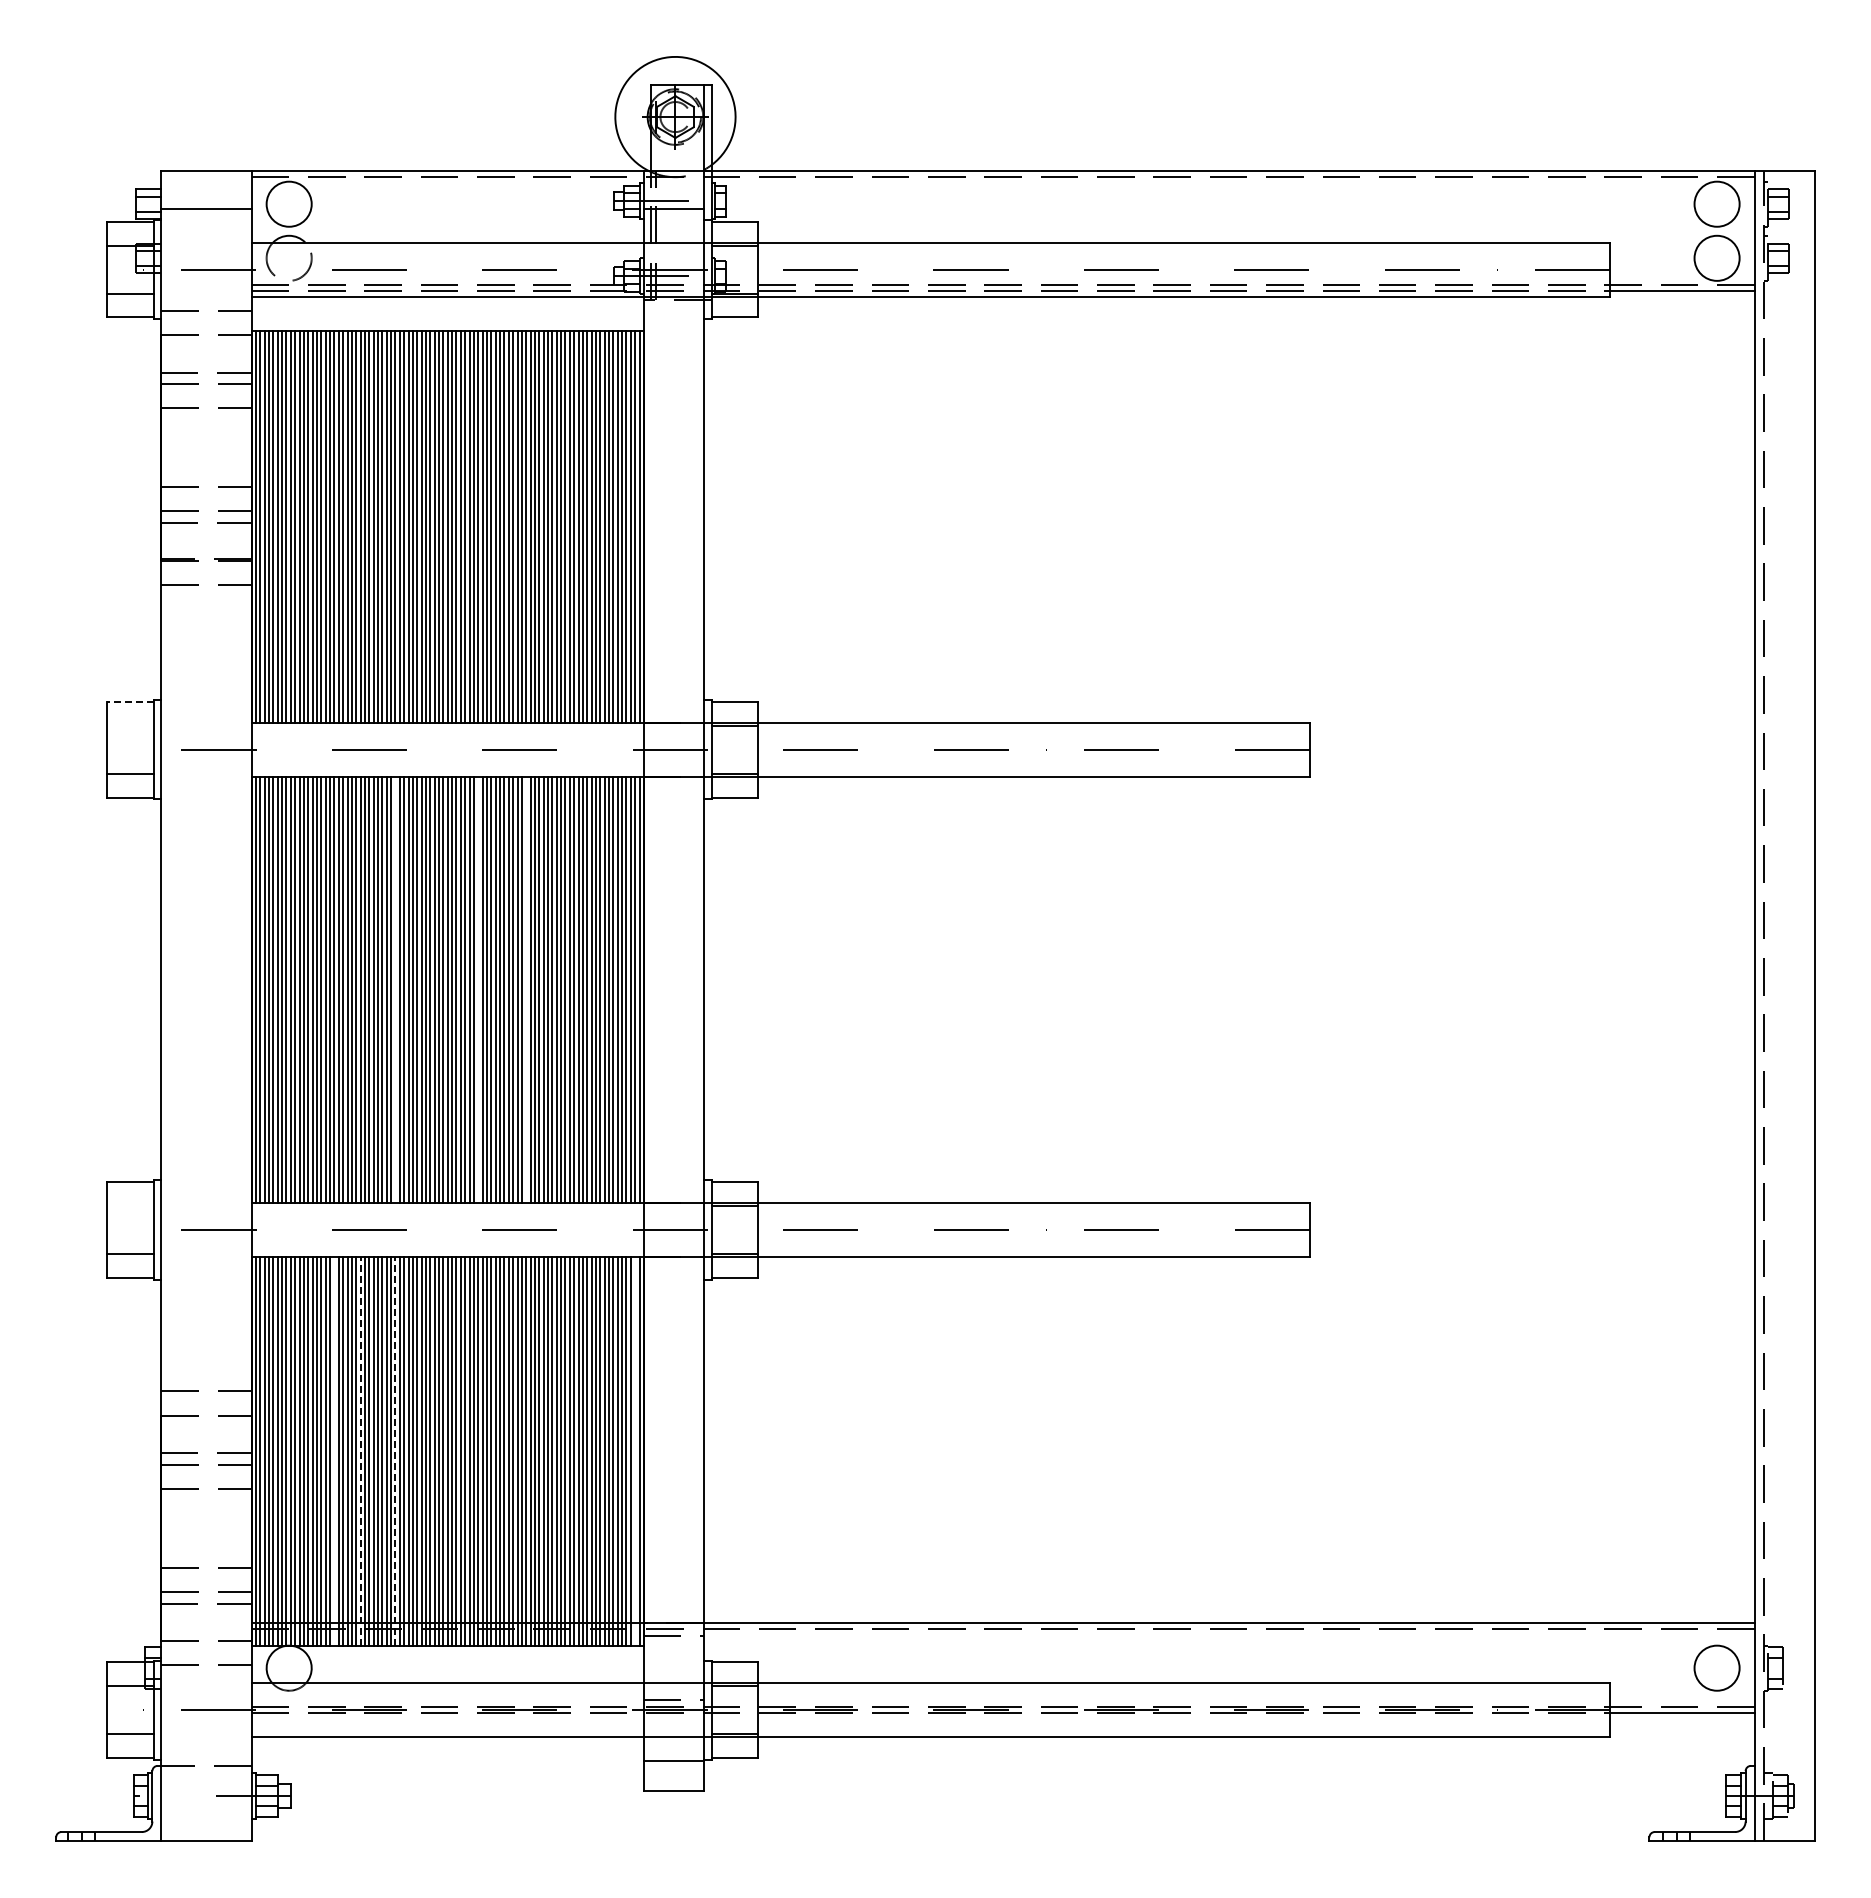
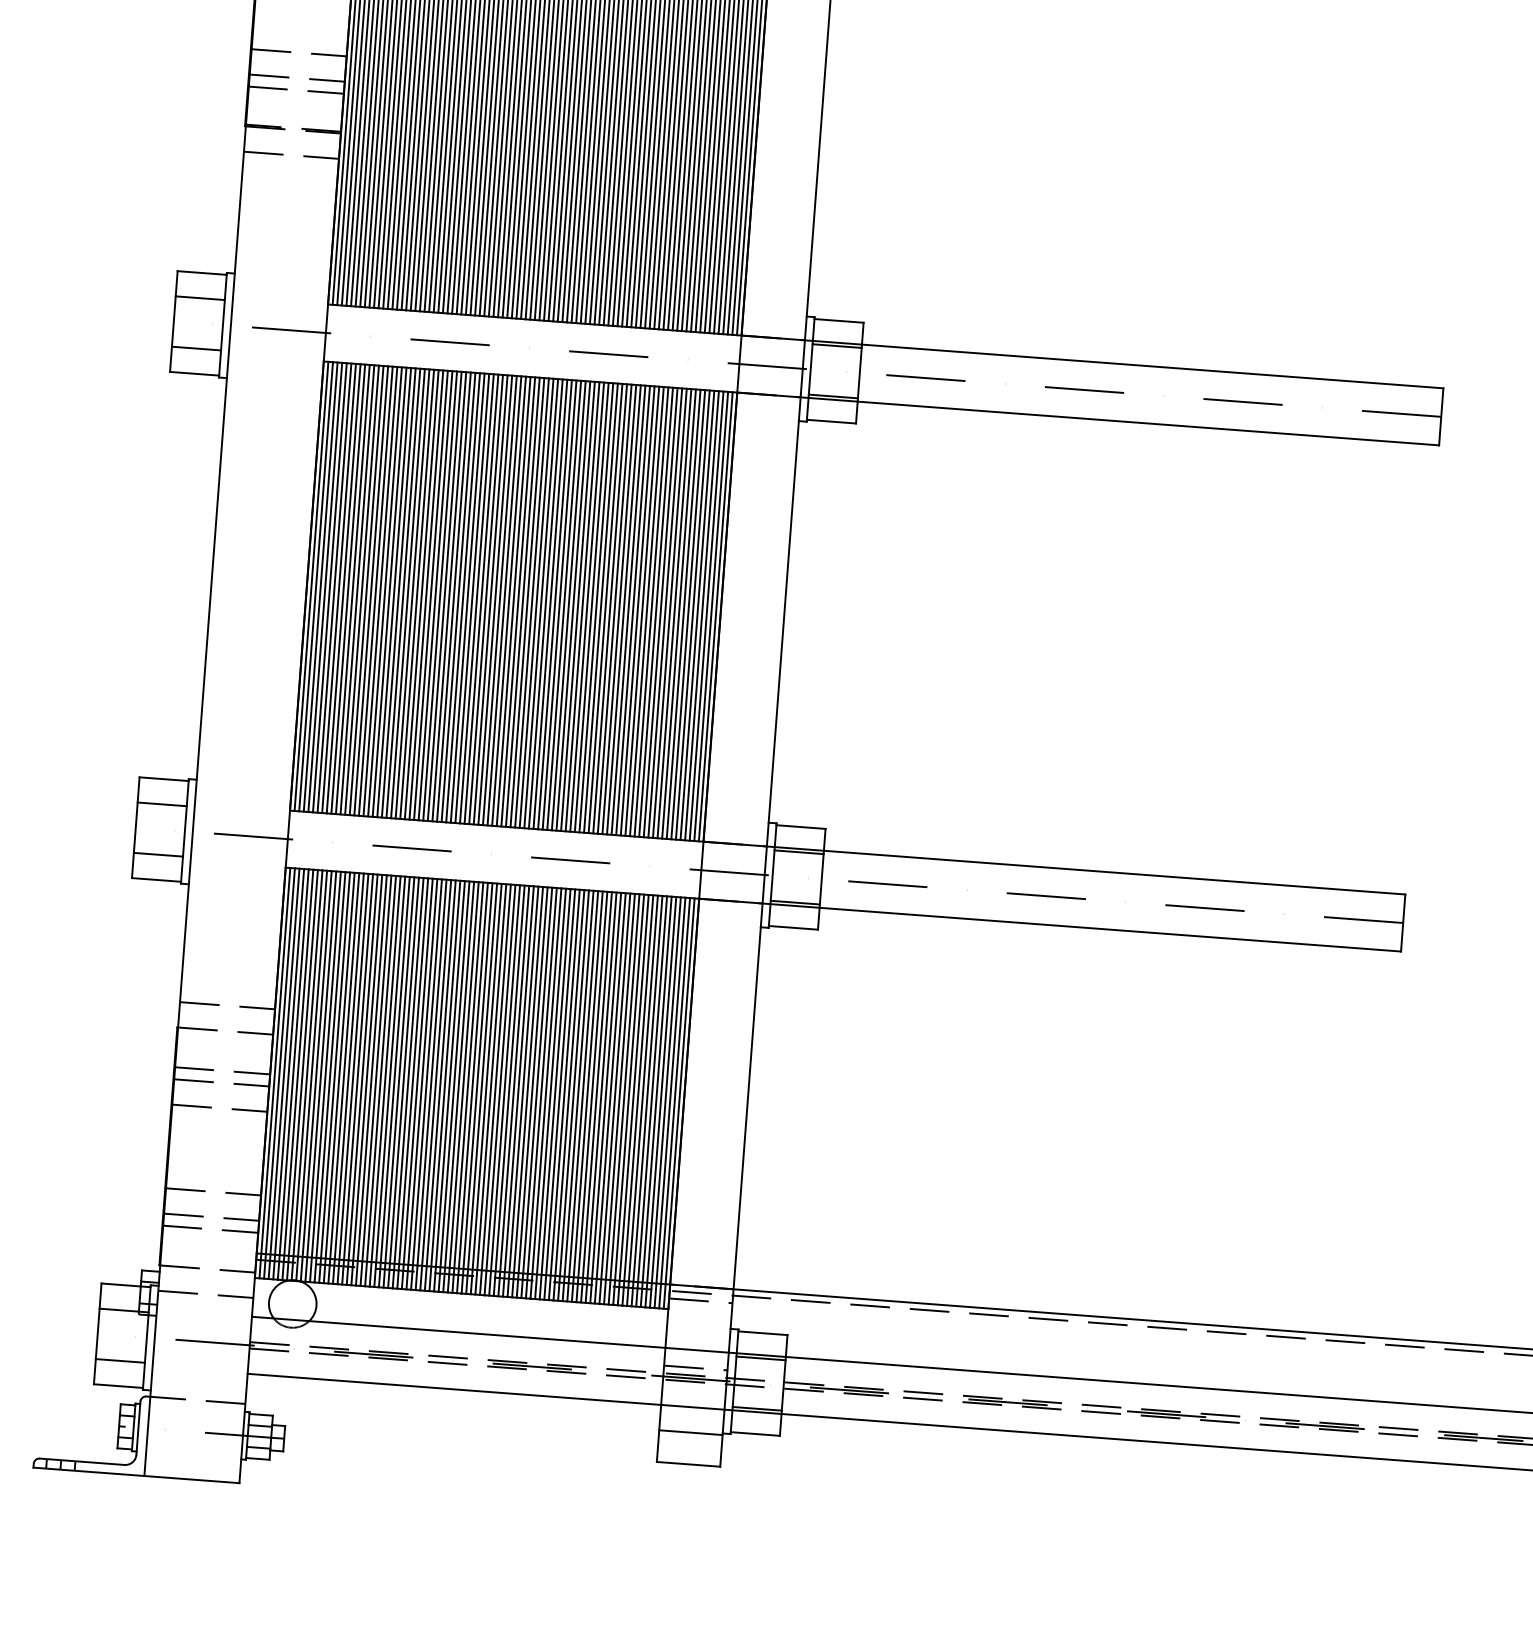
line: (130, 702) -> (202, 273), dashed -> solid
line: (130, 725) -> (200, 297), added
line: (395, 989) -> (458, 596), added
line: (478, 989) -> (546, 603), added
line: (526, 989) -> (596, 607), added
line: (130, 1206) -> (162, 804), added
line: (334, 1451) -> (357, 1079), added
line: (360, 1451) -> (385, 1081), dashed -> solid
line: (395, 1451) -> (421, 1083), dashed -> solid
line: (635, 1451) -> (674, 1102), added

